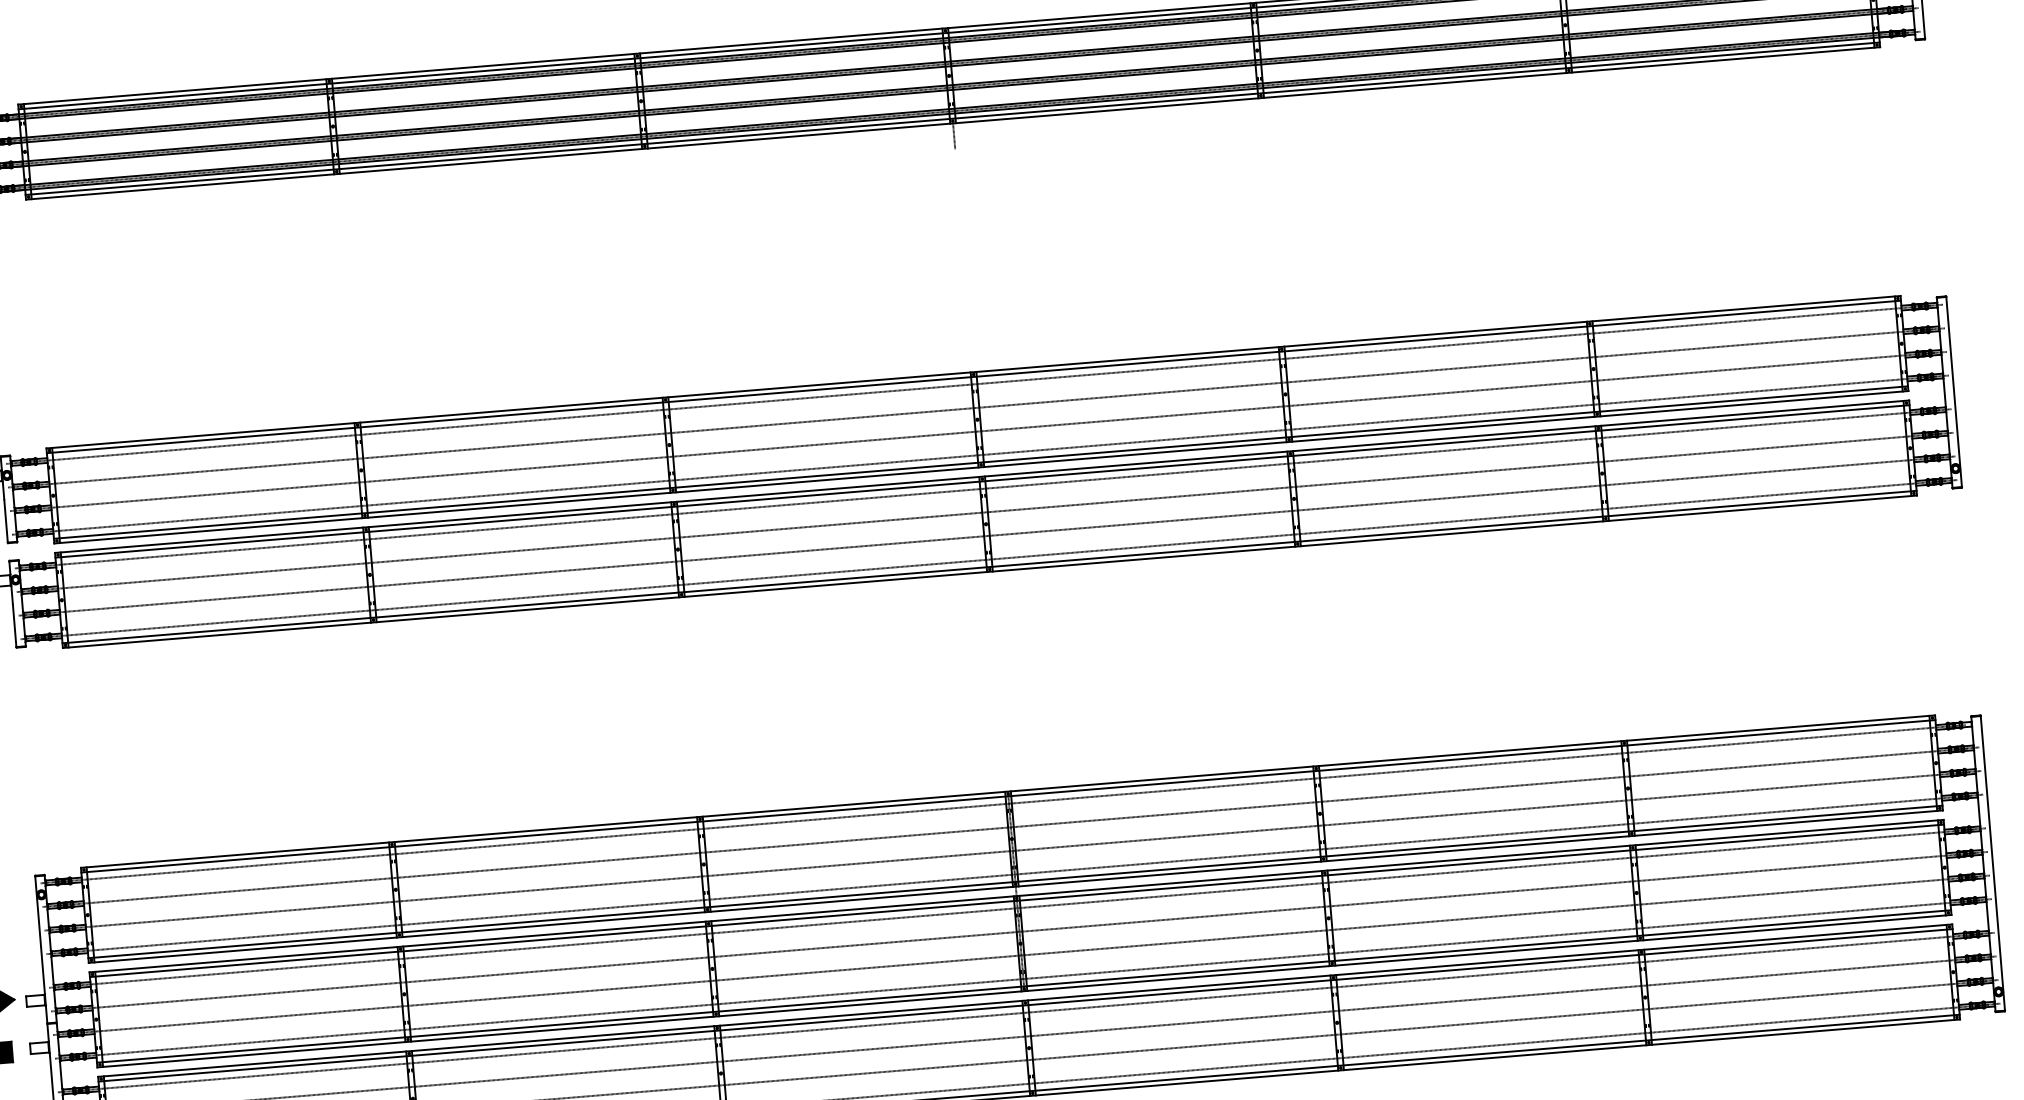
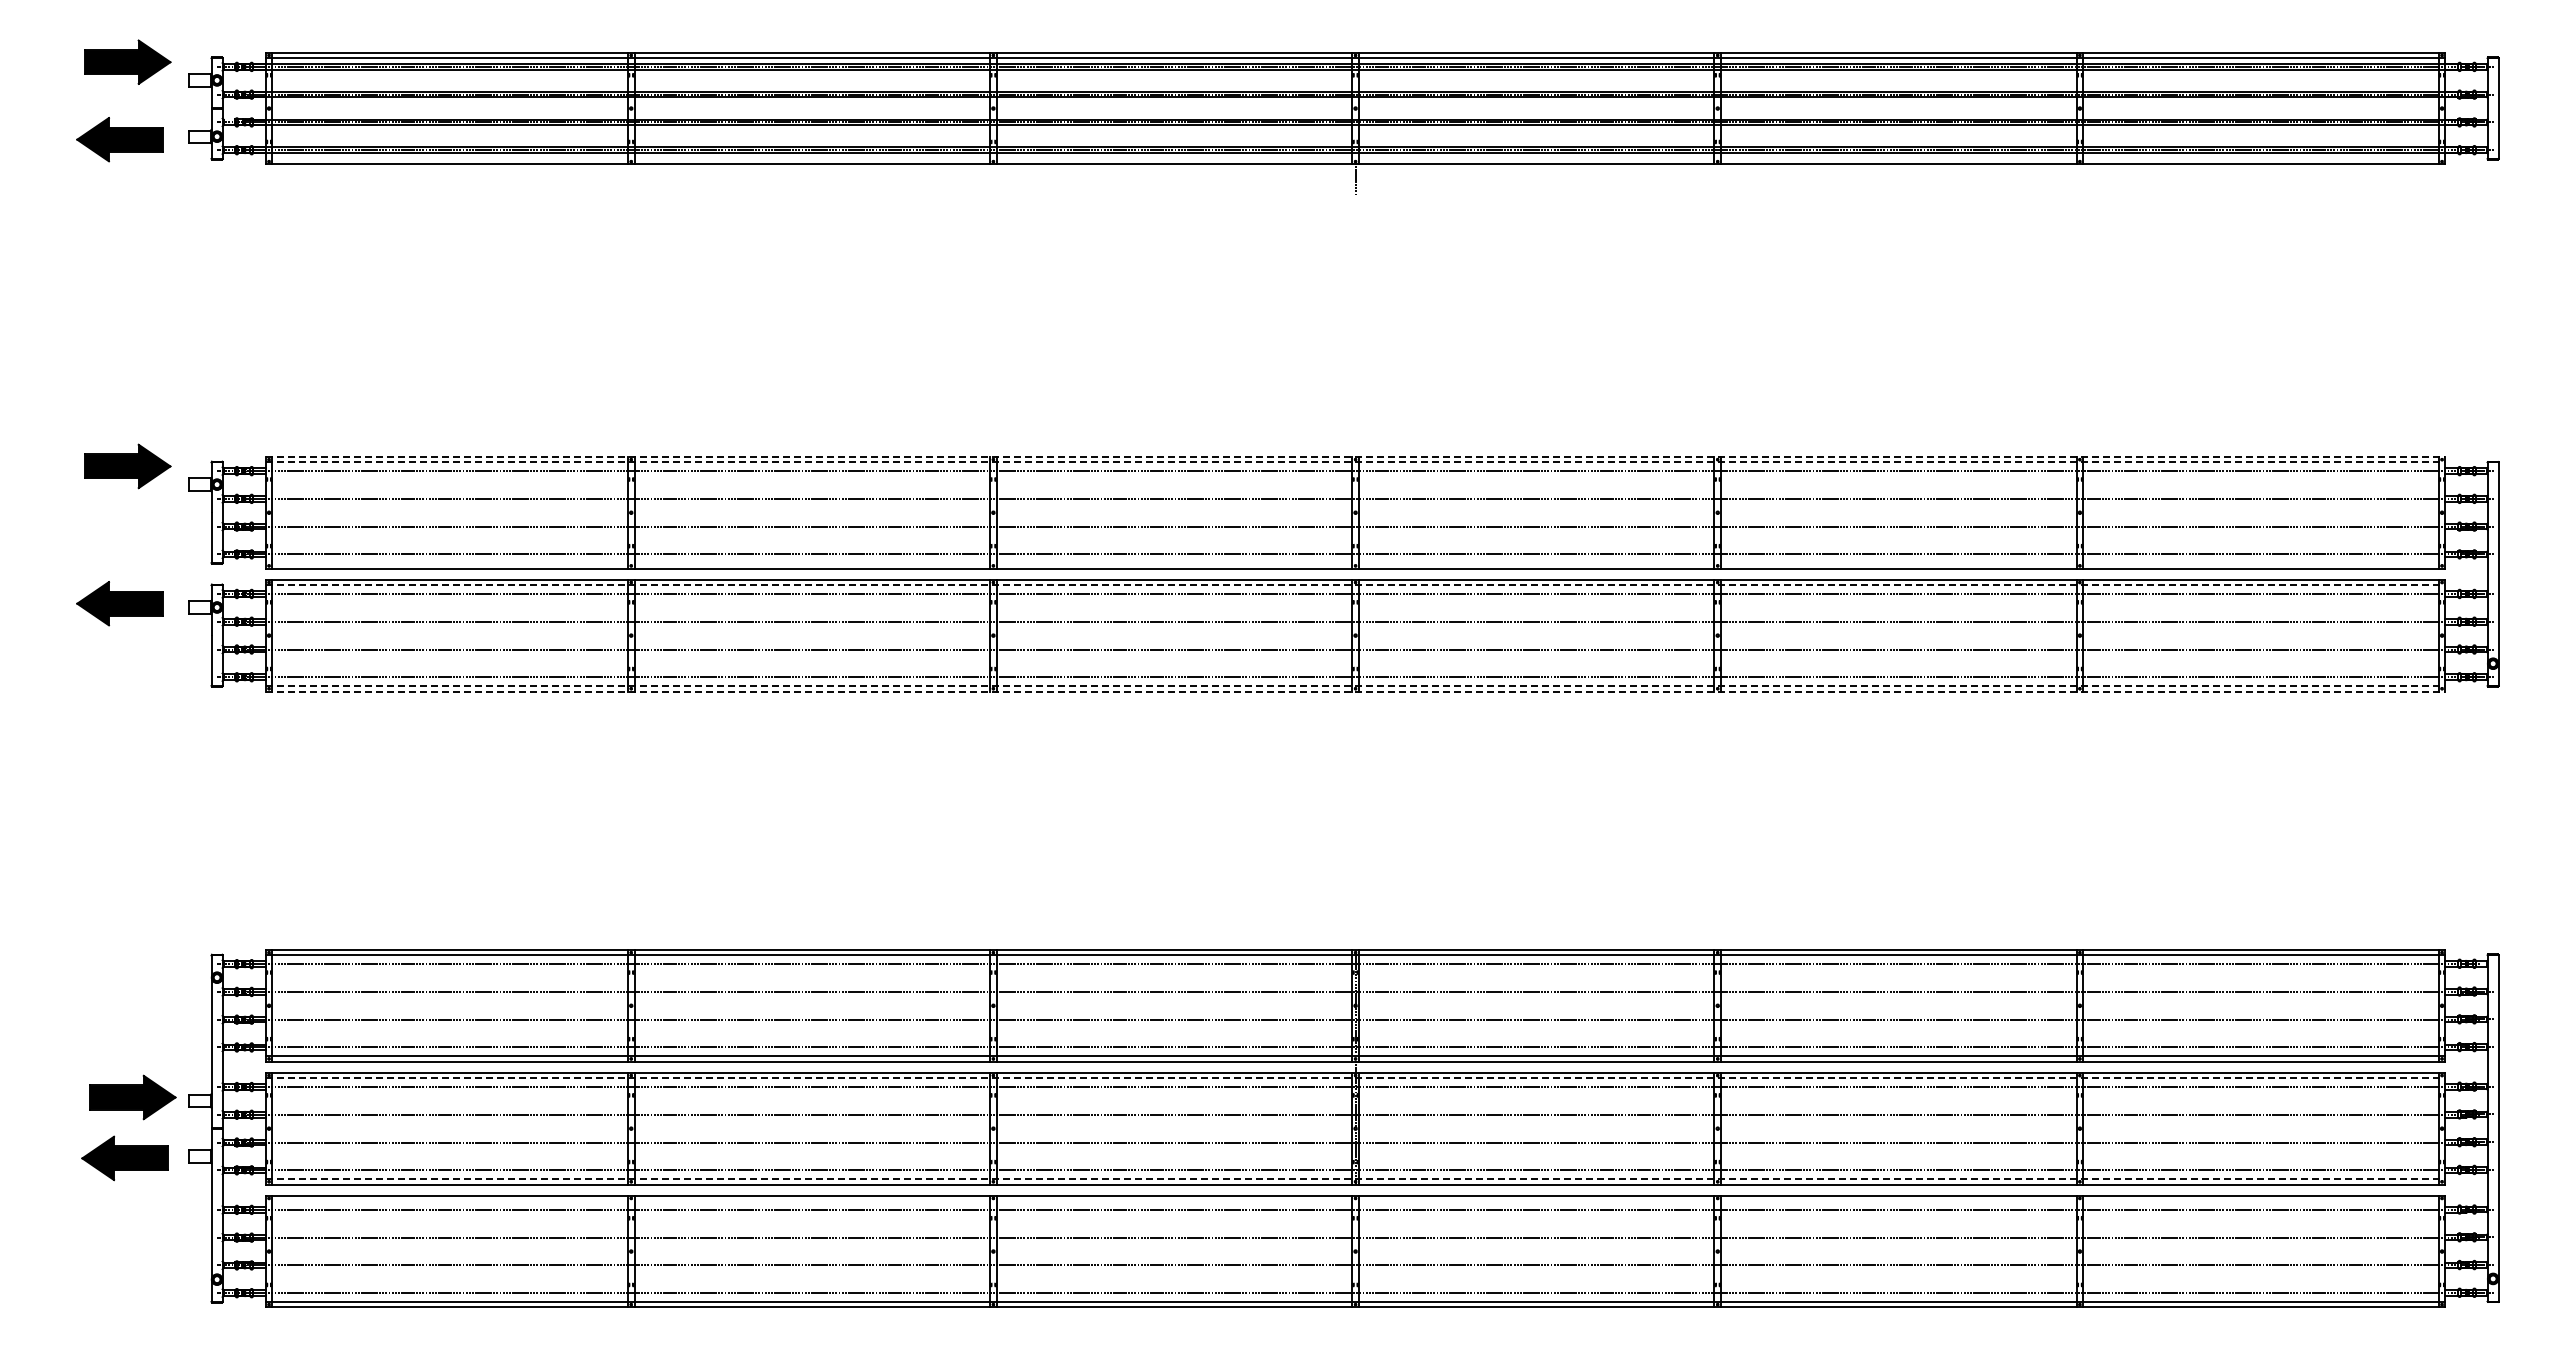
line: (952, 118) -> (1355, 158), removed
line: (973, 371) -> (1355, 456), solid -> dashed
line: (973, 376) -> (1355, 462), solid -> dashed
line: (980, 462) -> (1355, 563), removed
line: (982, 481) -> (1355, 585), solid -> dashed
line: (989, 566) -> (1355, 685), solid -> dashed
line: (989, 571) -> (1355, 691), solid -> dashed
line: (1016, 900) -> (1355, 1078), solid -> dashed
line: (1024, 986) -> (1355, 1179), solid -> dashed
line: (1025, 1005) -> (1355, 1201), removed

